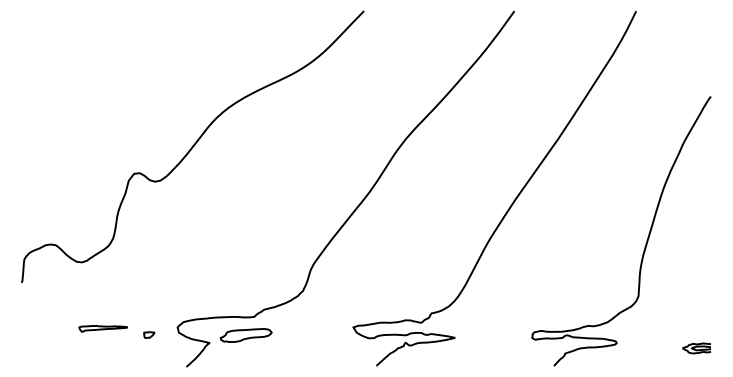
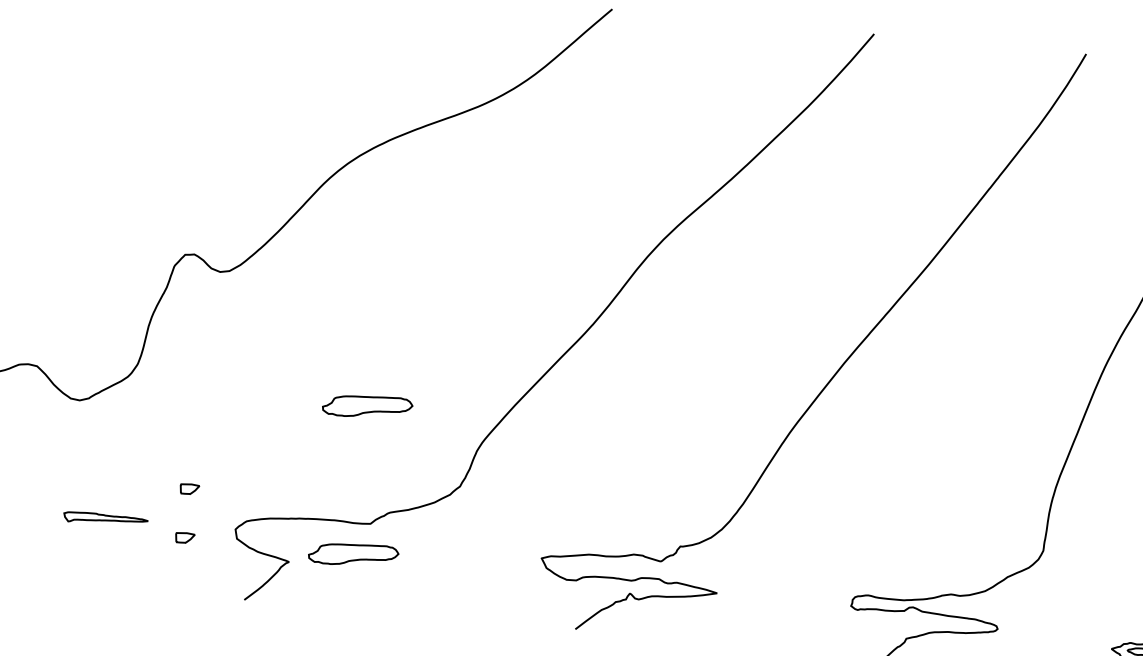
part: (245, 250) -> (366, 406), added
part: (149, 306) -> (190, 488), added

